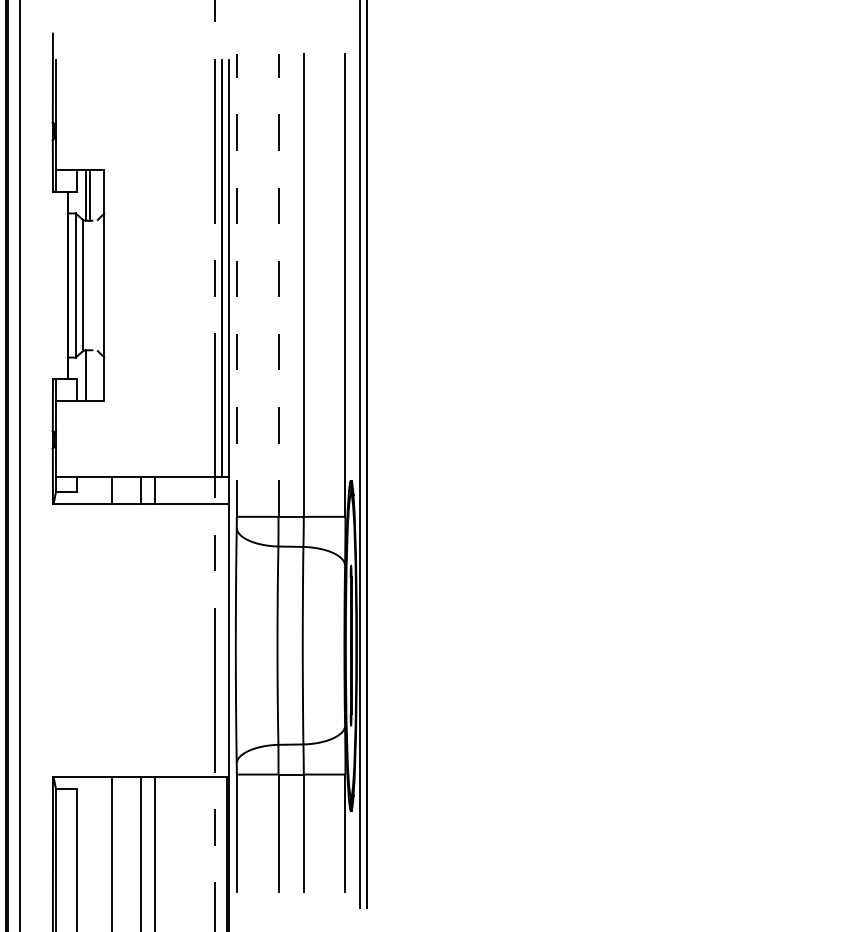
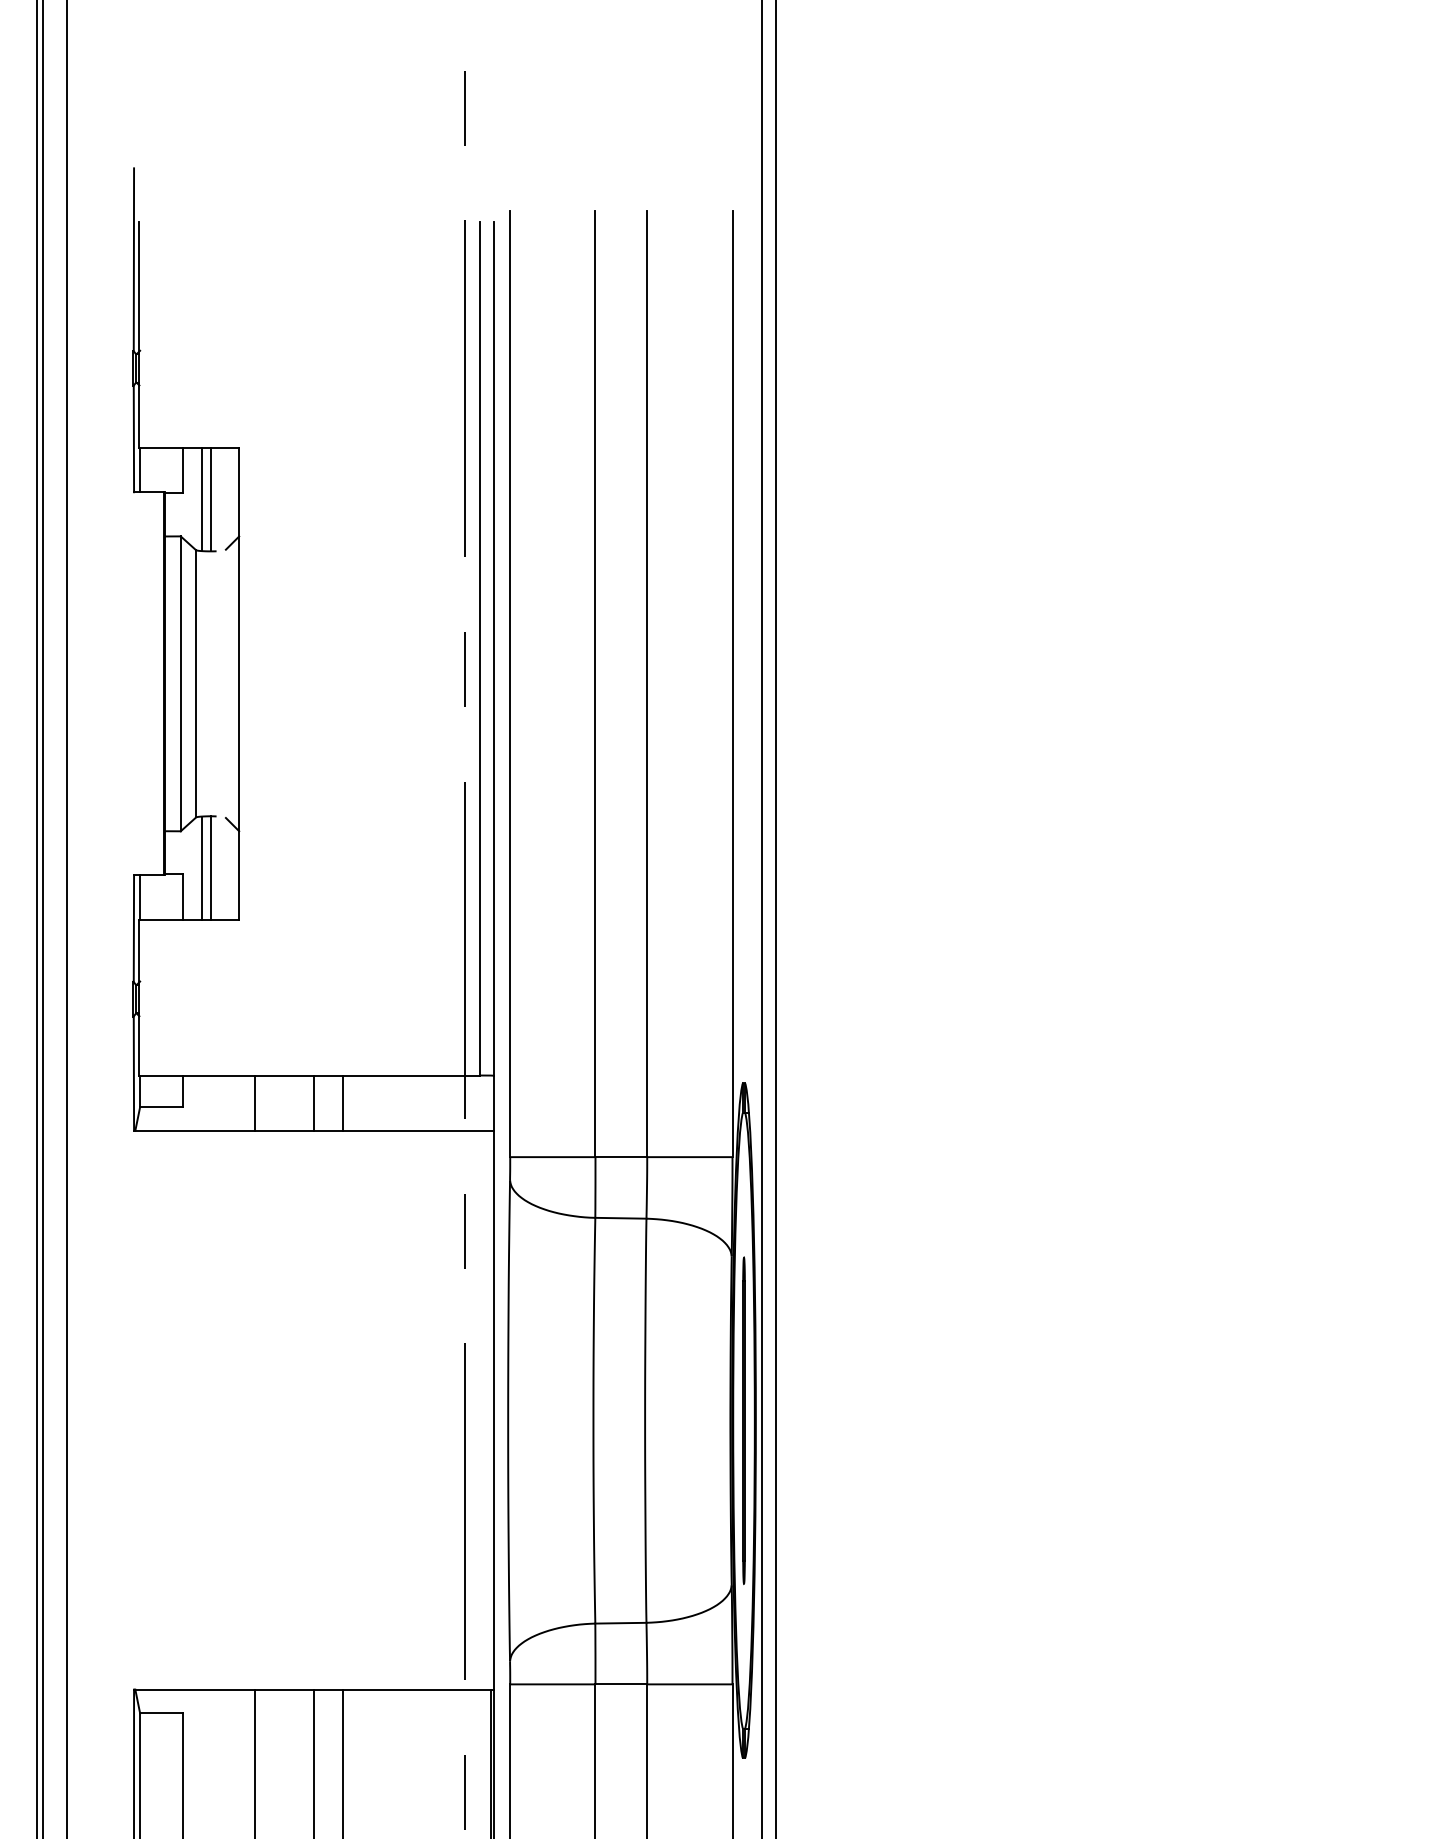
line: (236, 285) -> (509, 683), dashed -> solid
line: (278, 285) -> (595, 683), dashed -> solid
line: (90, 375) -> (210, 867), added

